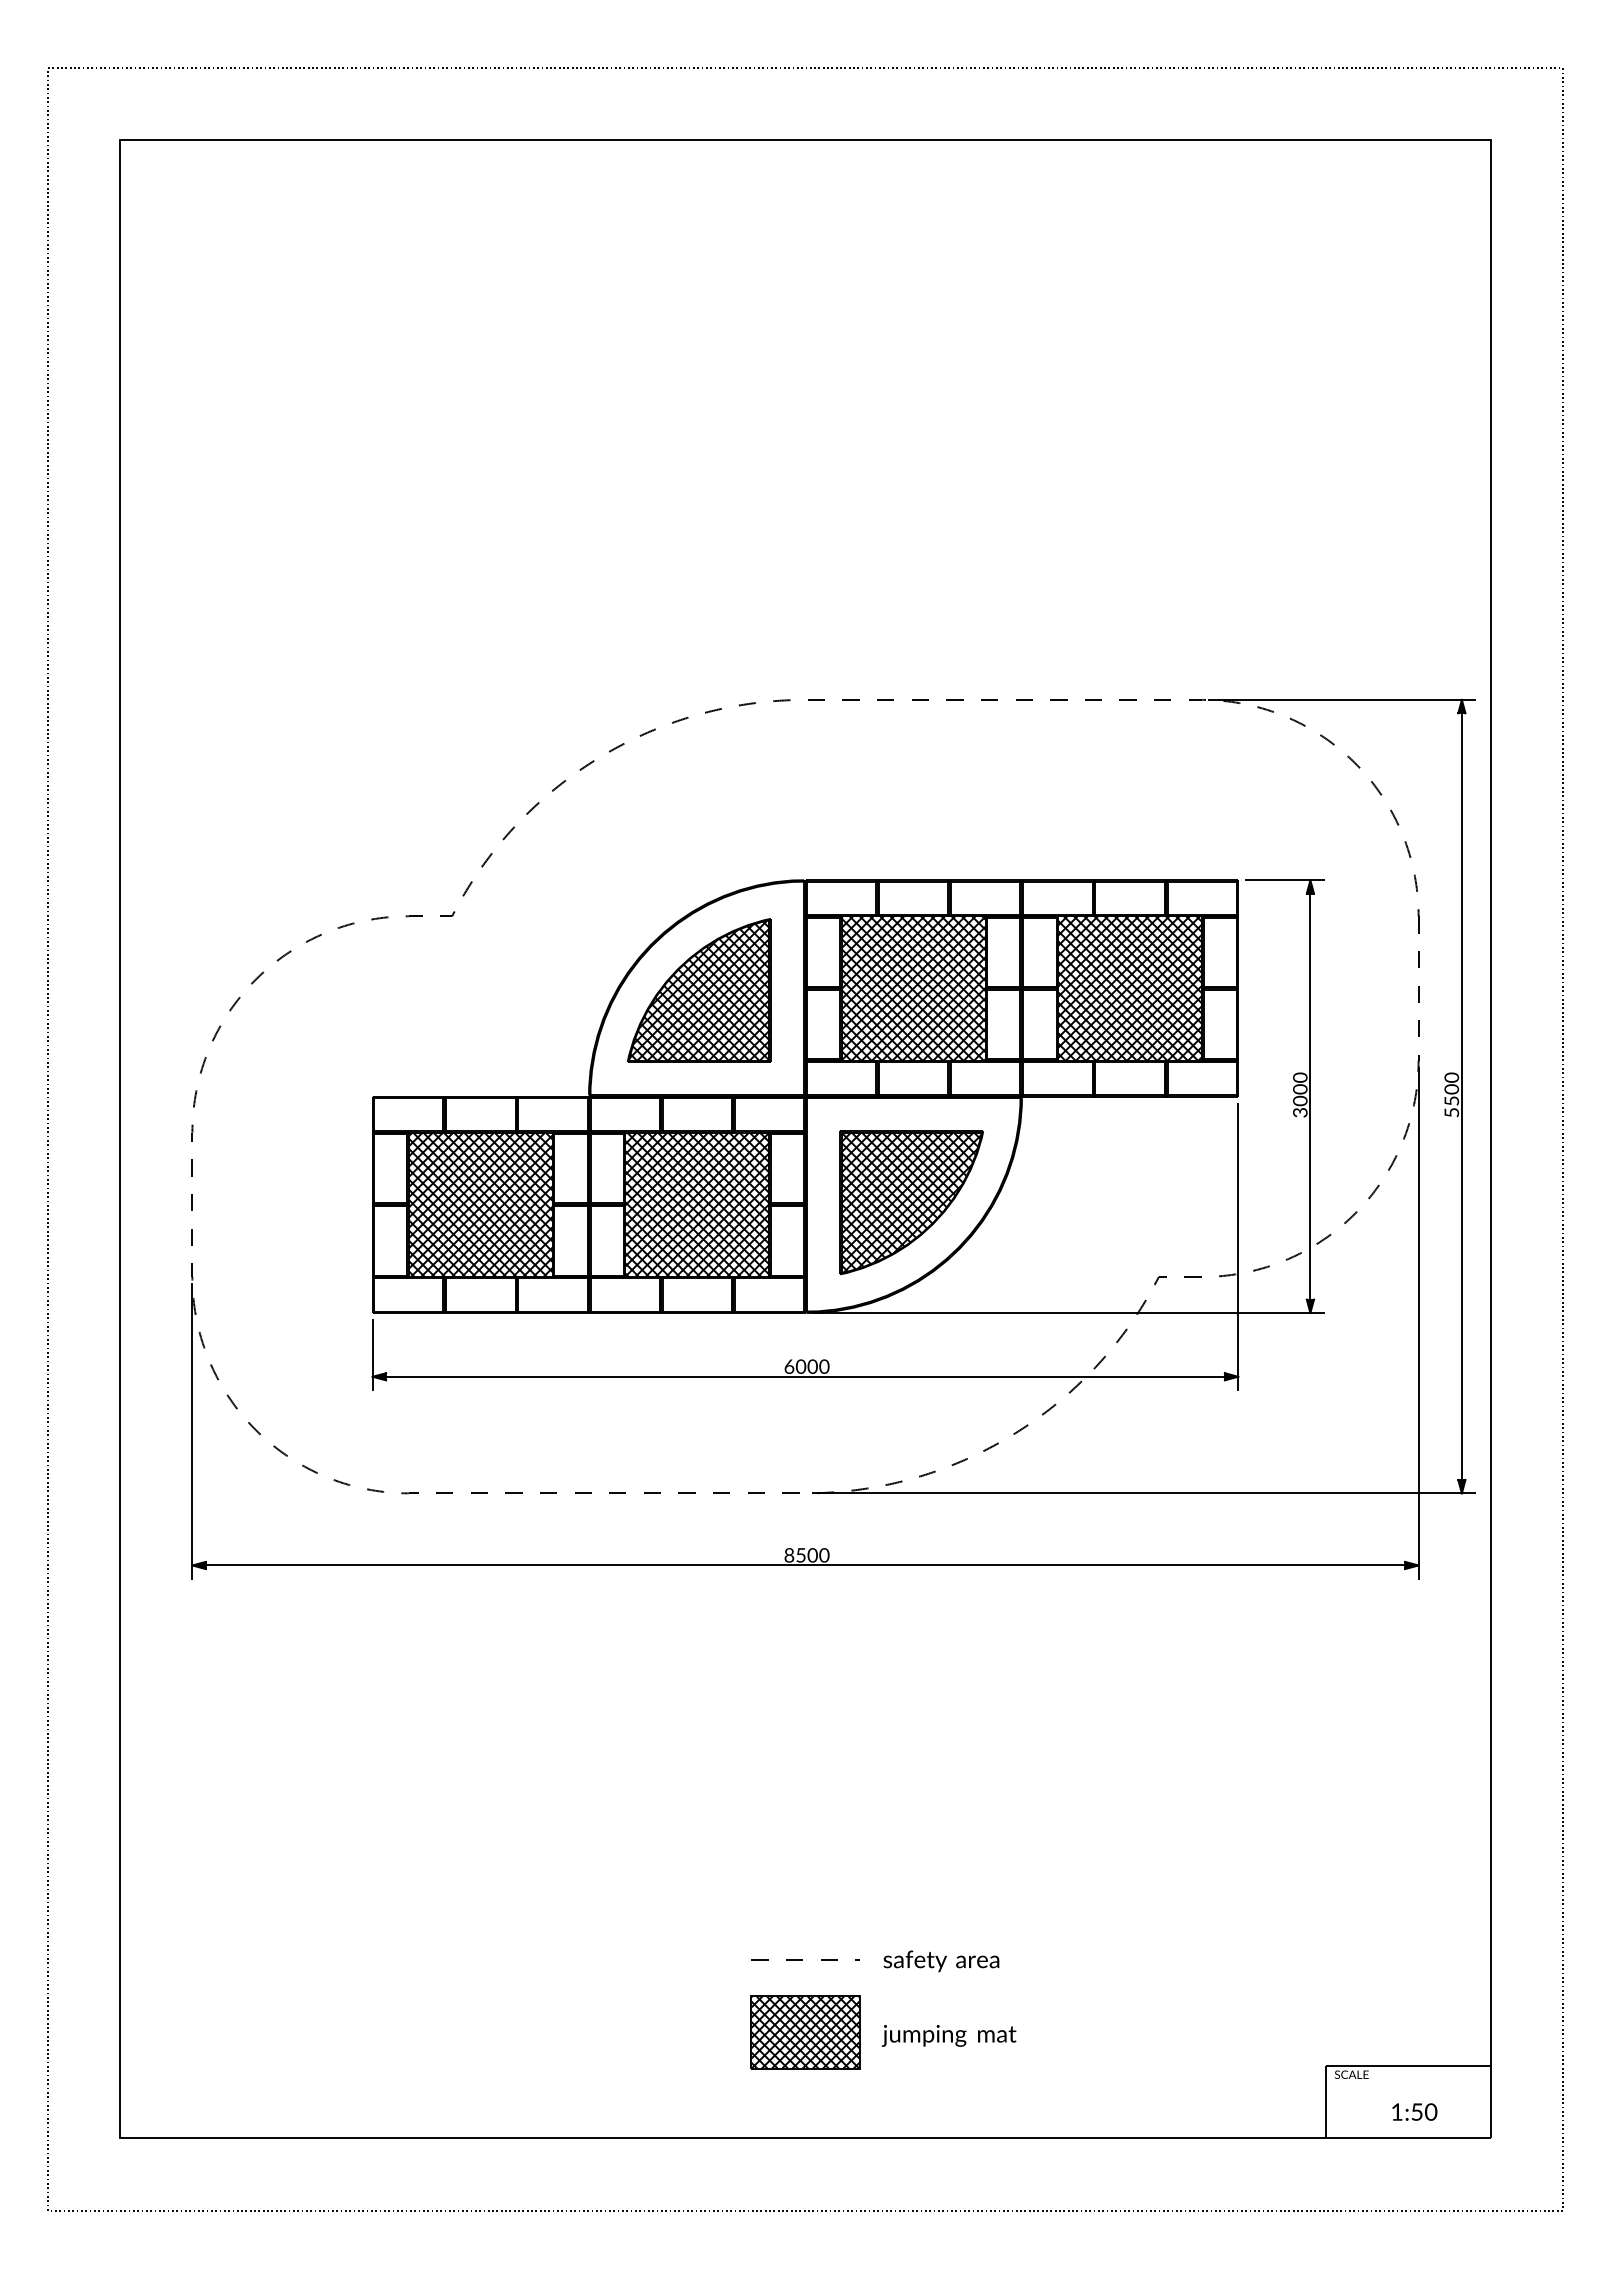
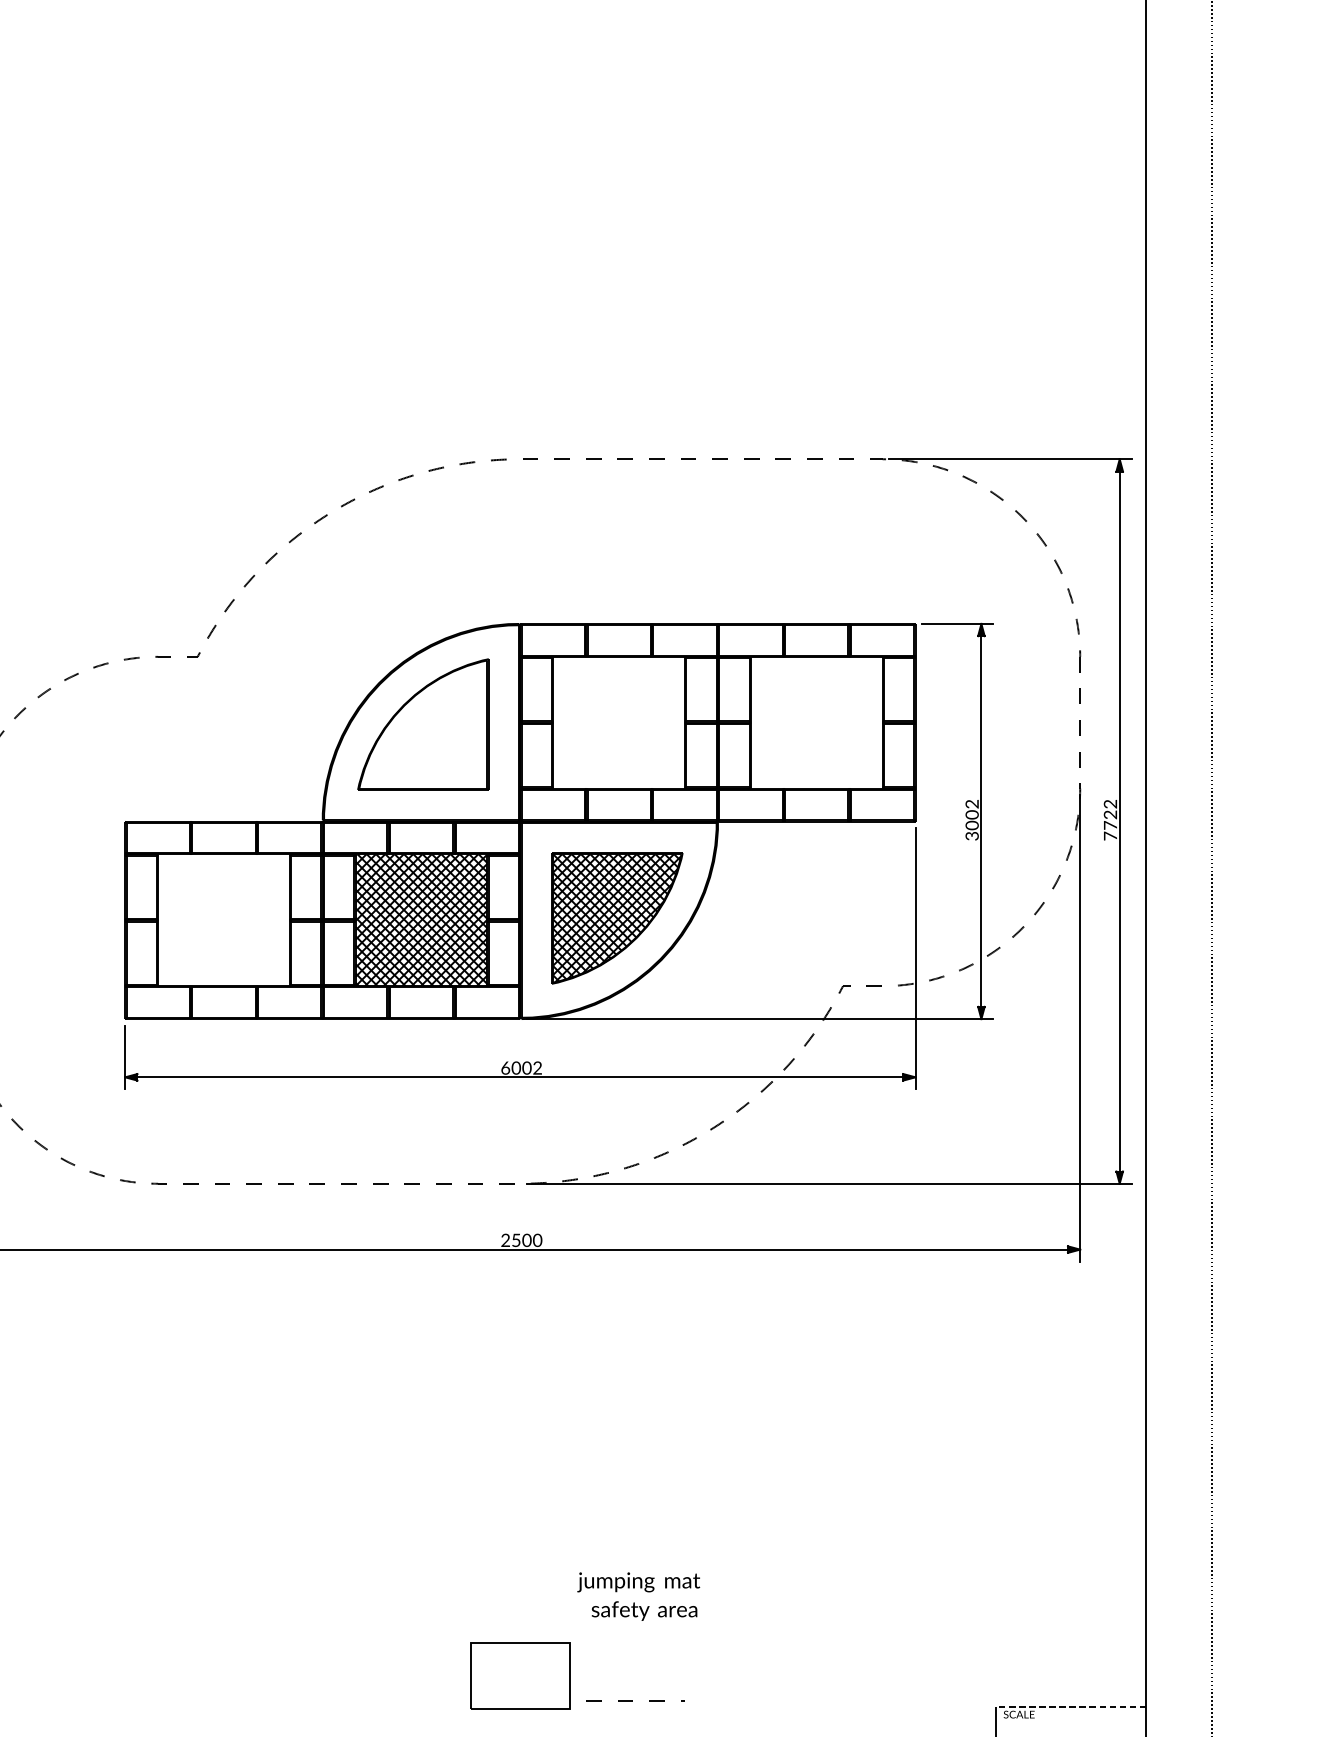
hatch: (913, 988) -> (618, 722), removed
hatch: (1129, 988) -> (816, 722), removed
hatch: (699, 990) -> (423, 724), removed
text: (1300, 1077) -> (972, 804), 3000 -> 3002
text: (1451, 1094) -> (1110, 819), 5500 -> 7722
hatch: (480, 1204) -> (223, 920), removed
text: (824, 1366) -> (537, 1067), 6000 -> 6002
text: (789, 1555) -> (505, 1240), 8500 -> 2500
line: (802, 1959) -> (632, 1699), moved
hatch: (805, 2032) -> (520, 1676), removed
text: (948, 2035) -> (638, 1582), moved
line: (1407, 2066) -> (1070, 1707), solid -> dashed

